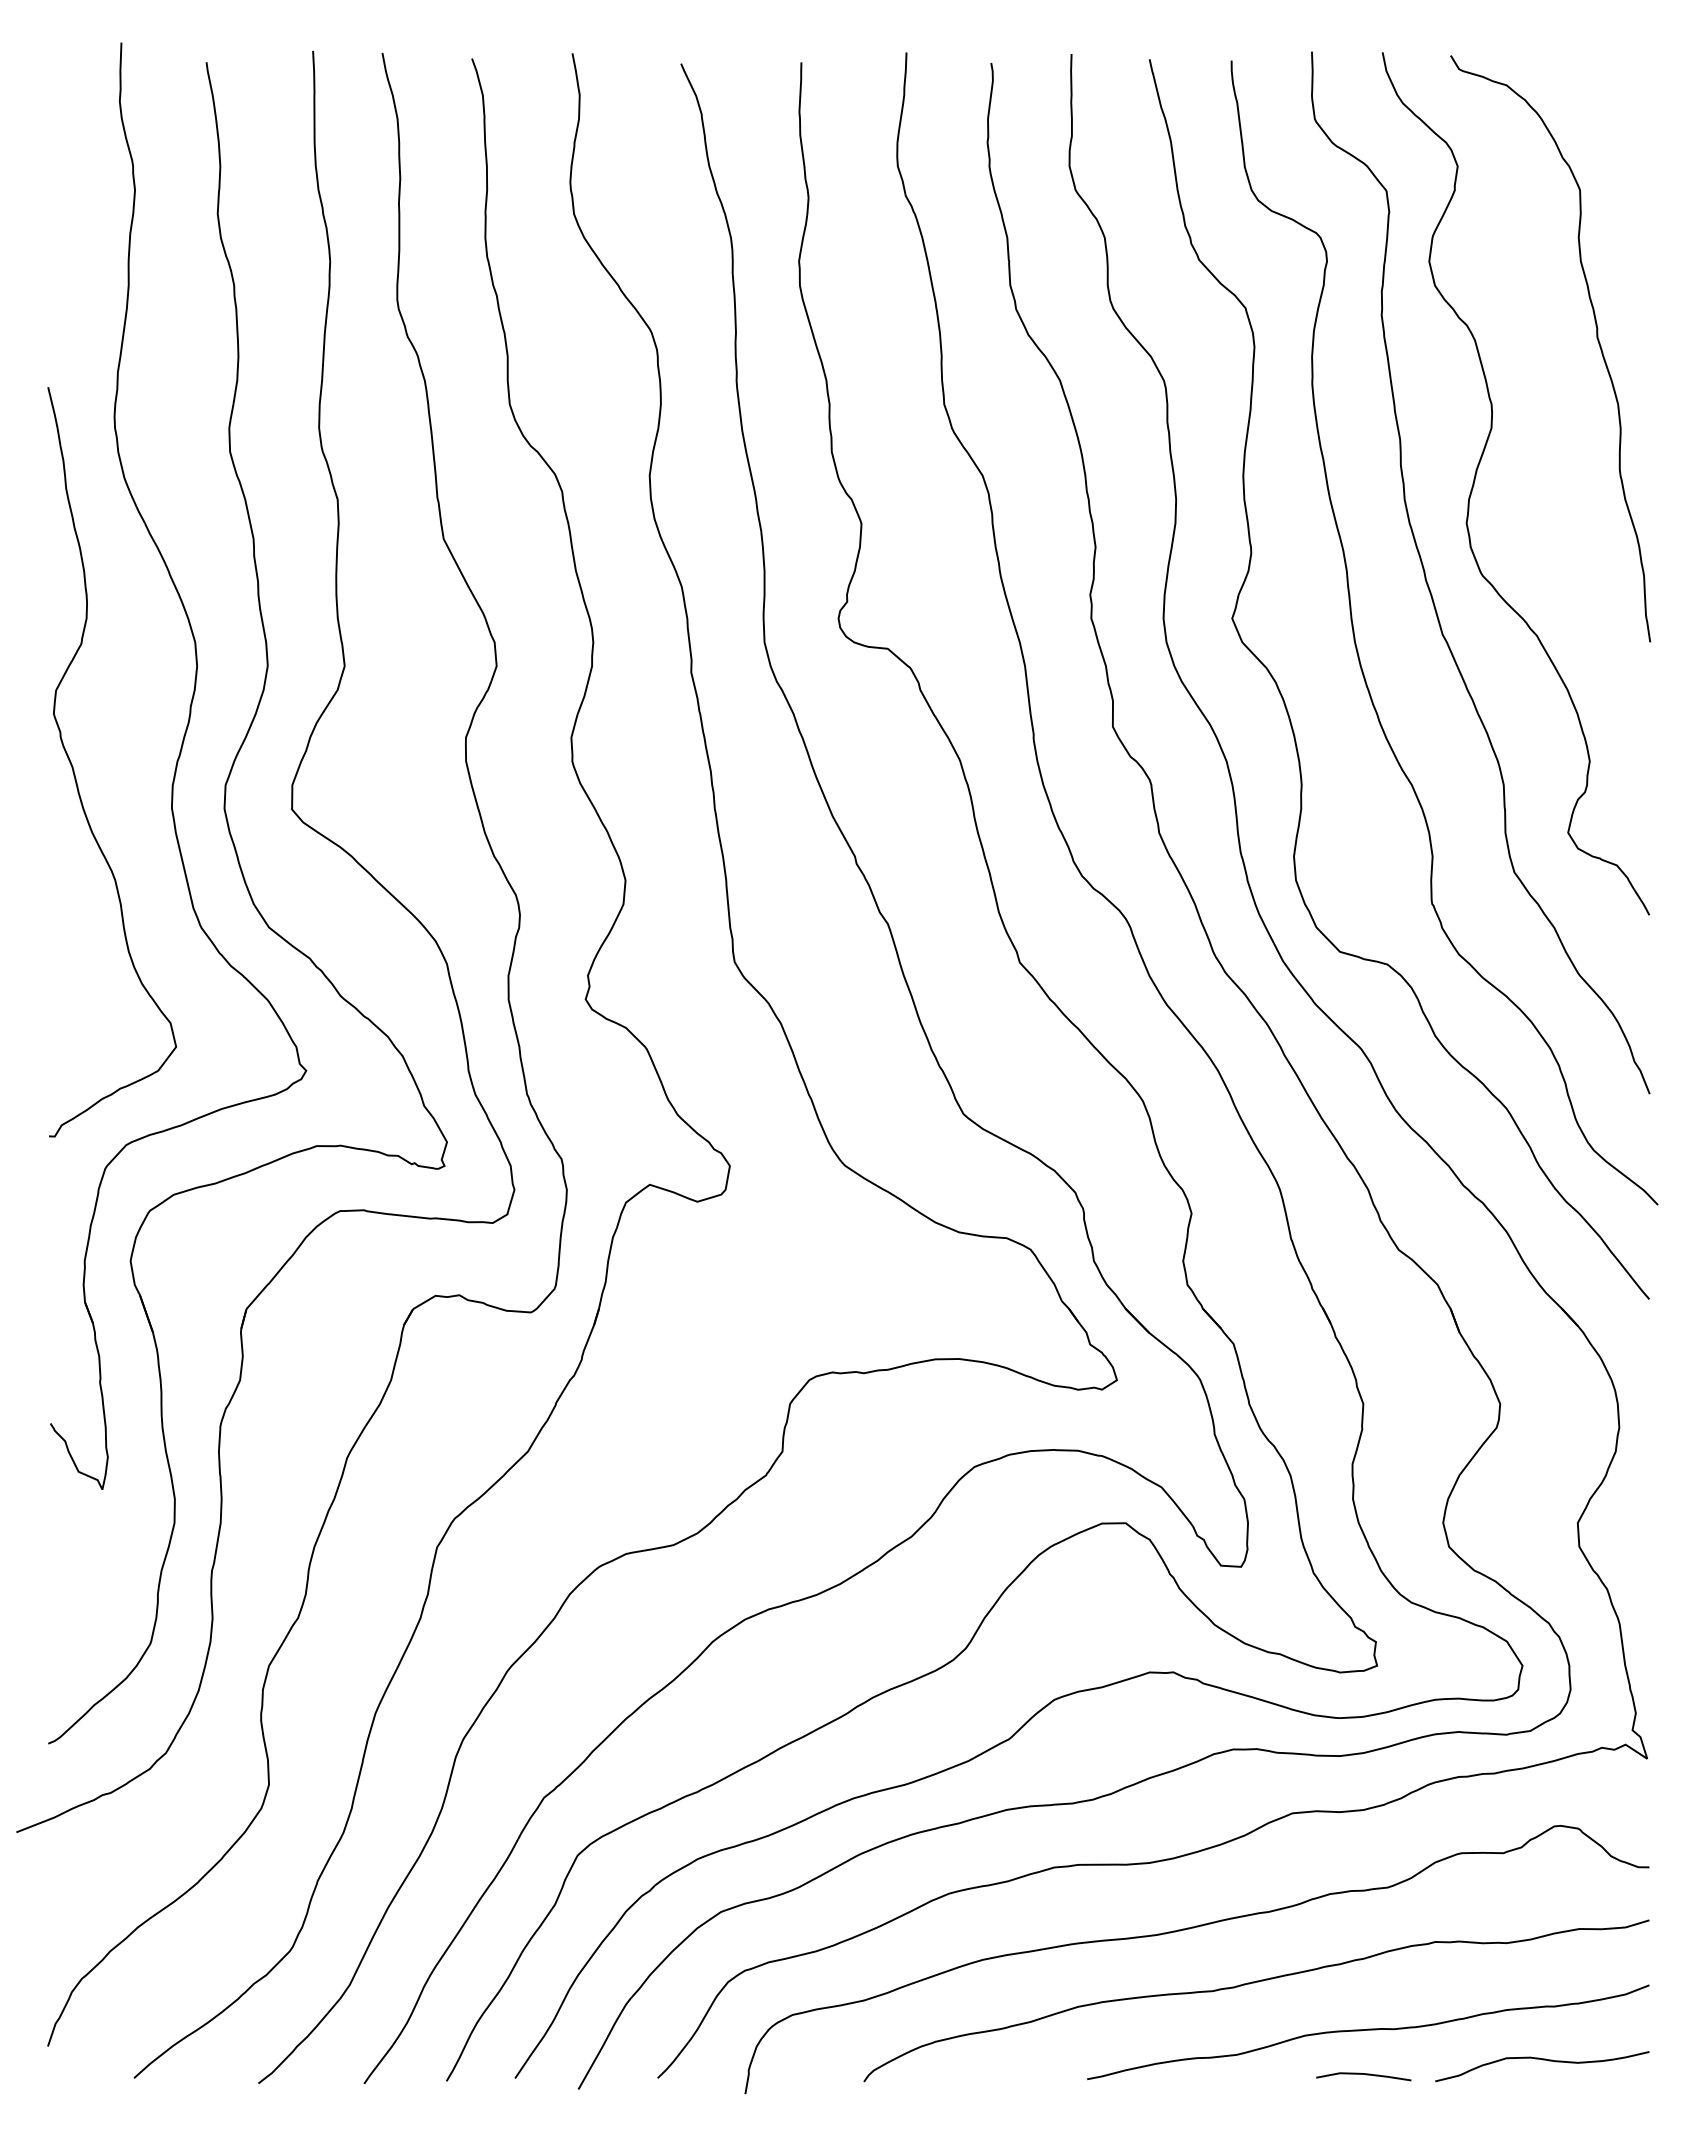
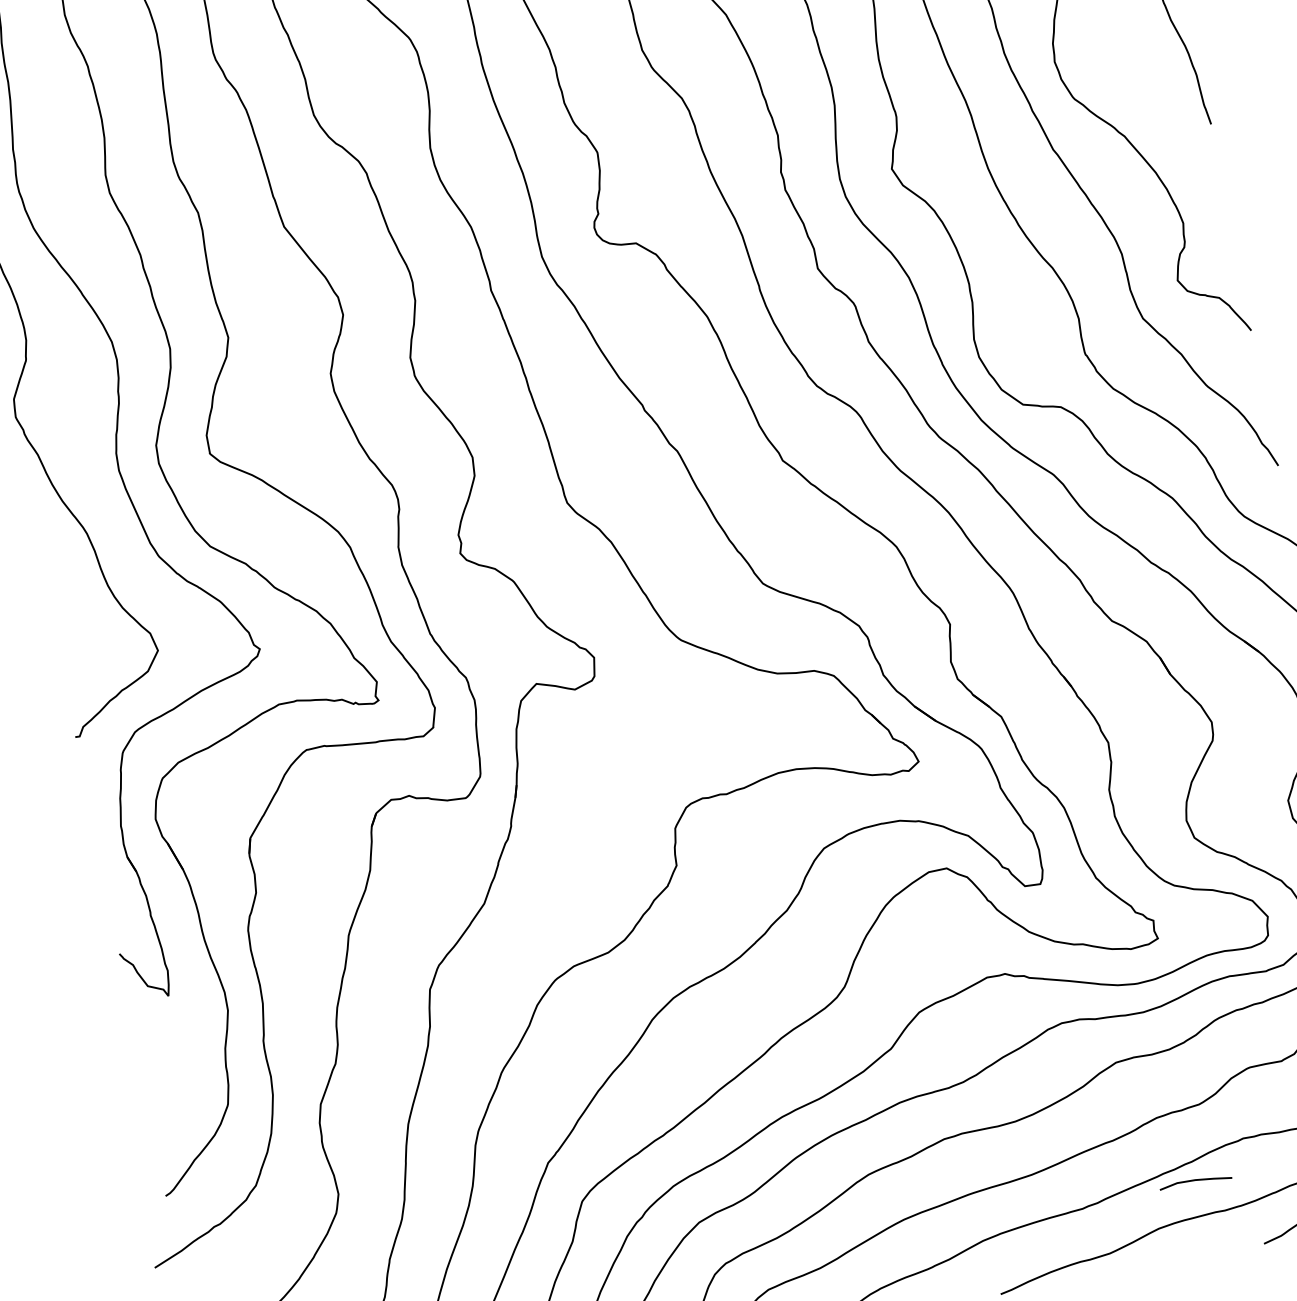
line: (1363, 2074) -> (1195, 1180), moved

